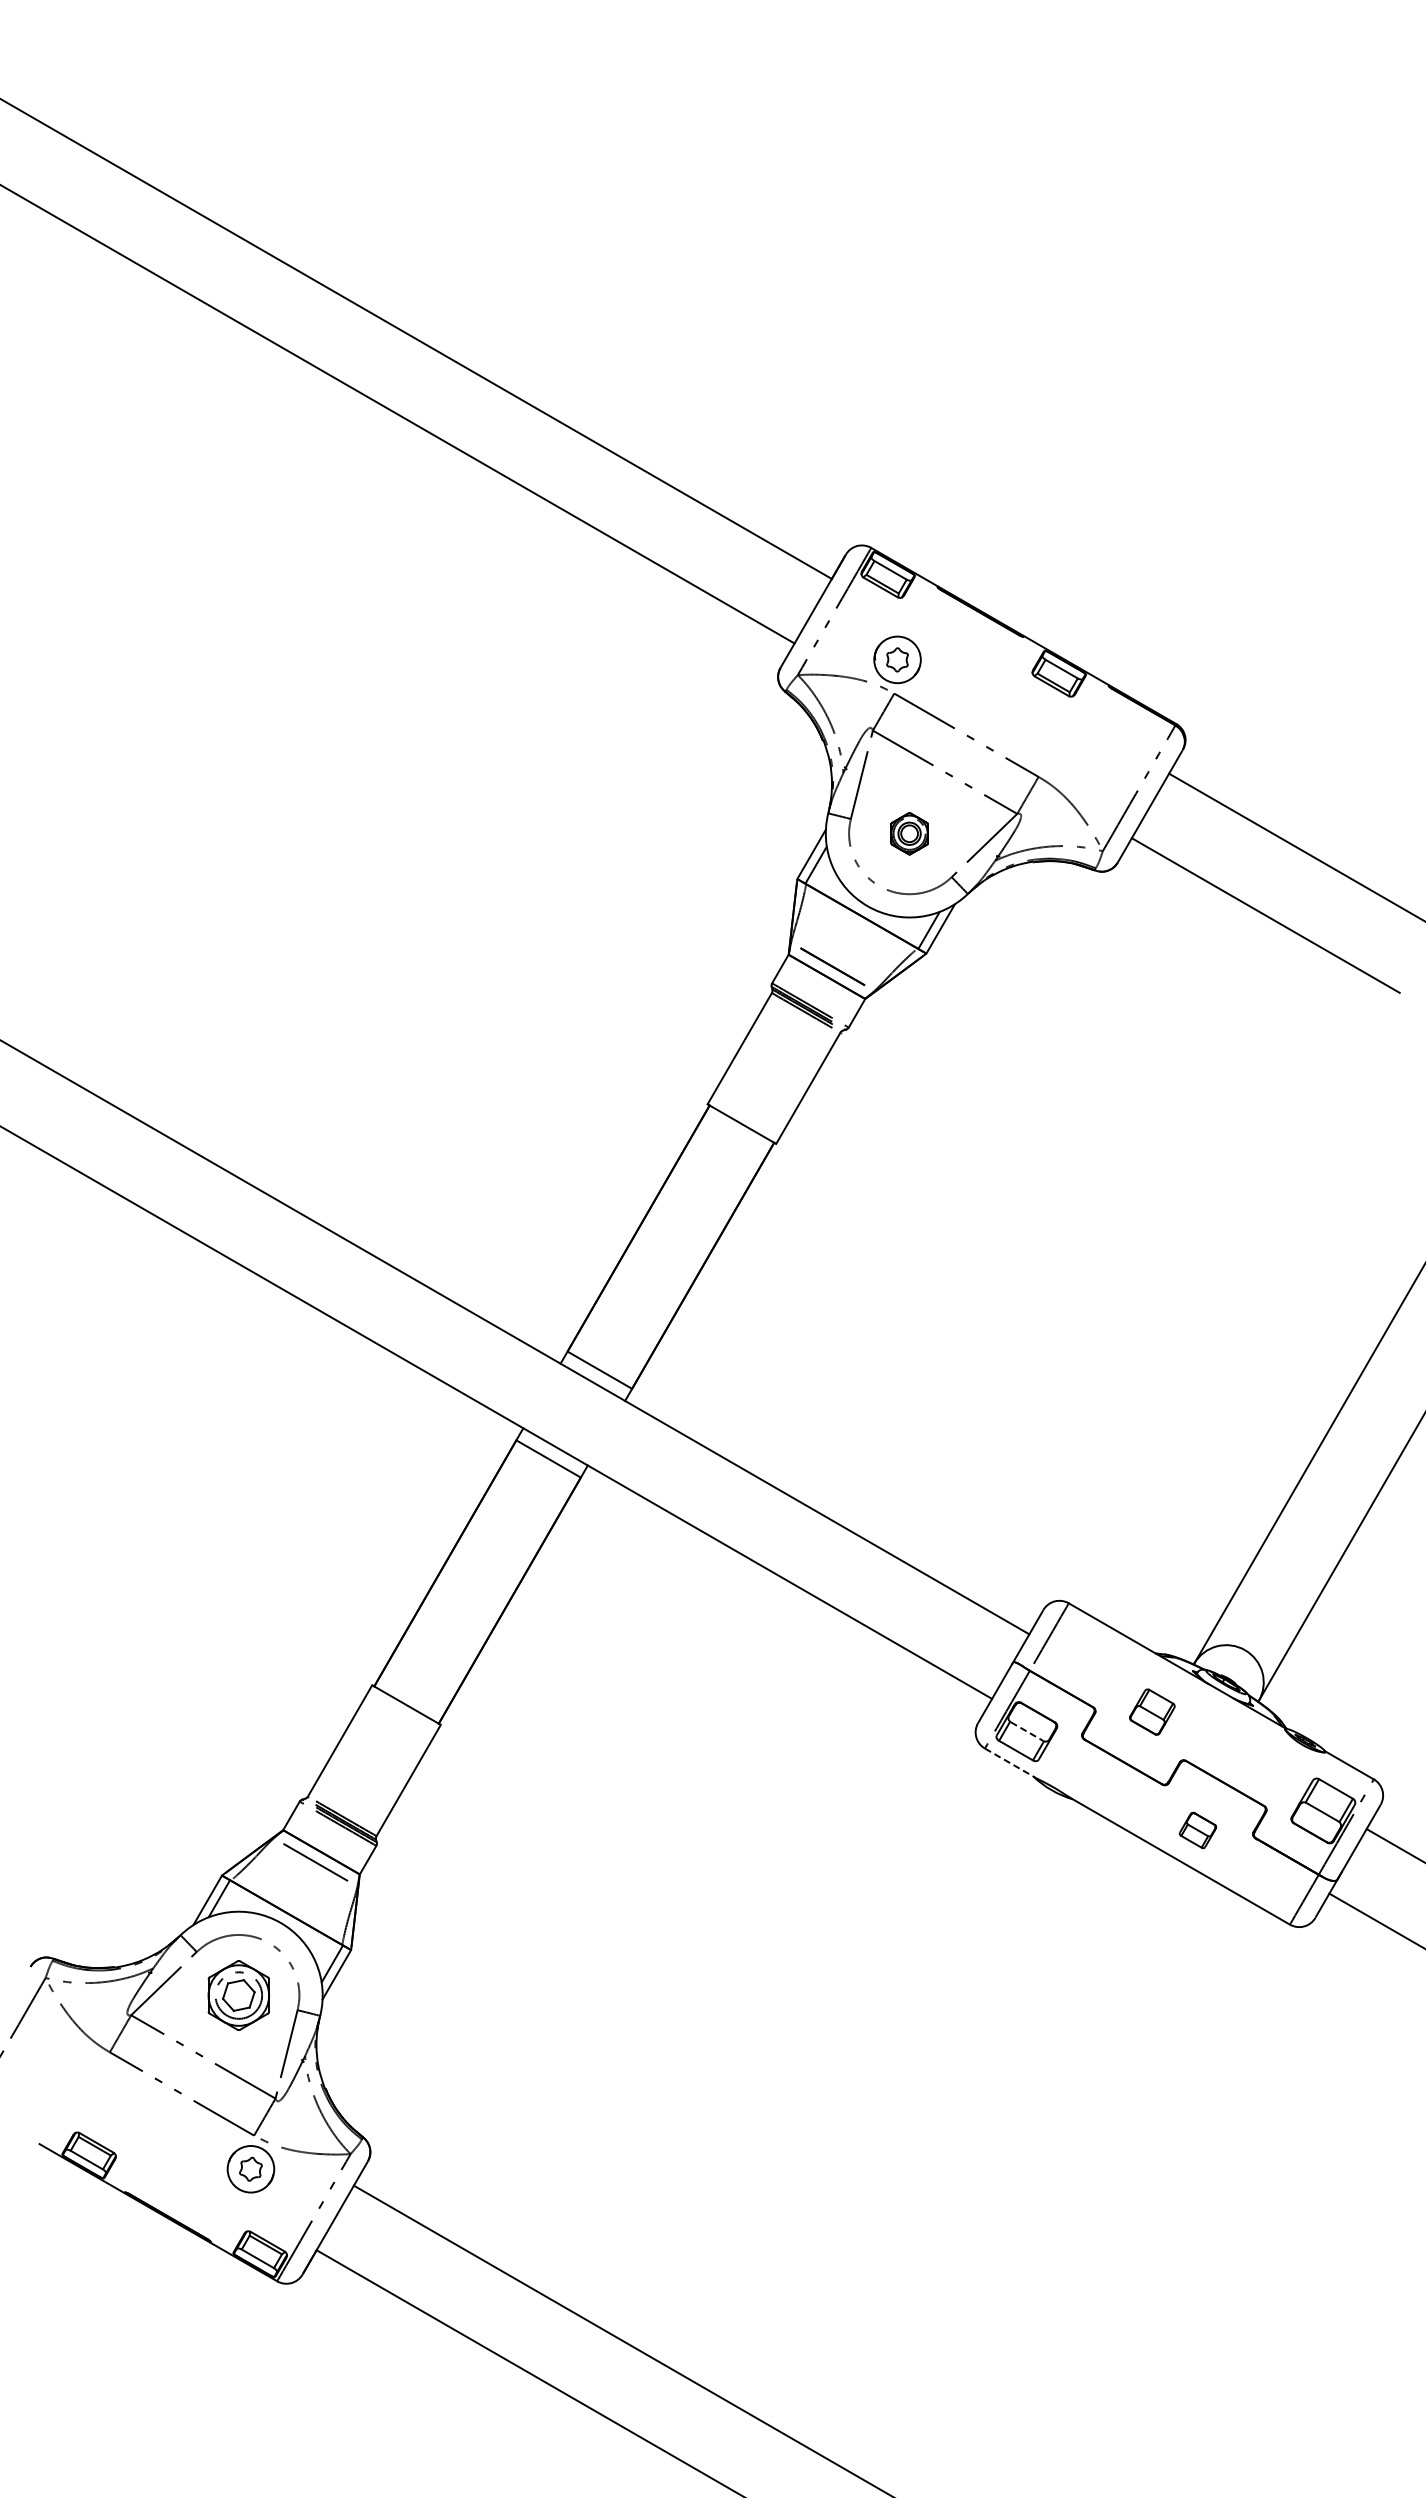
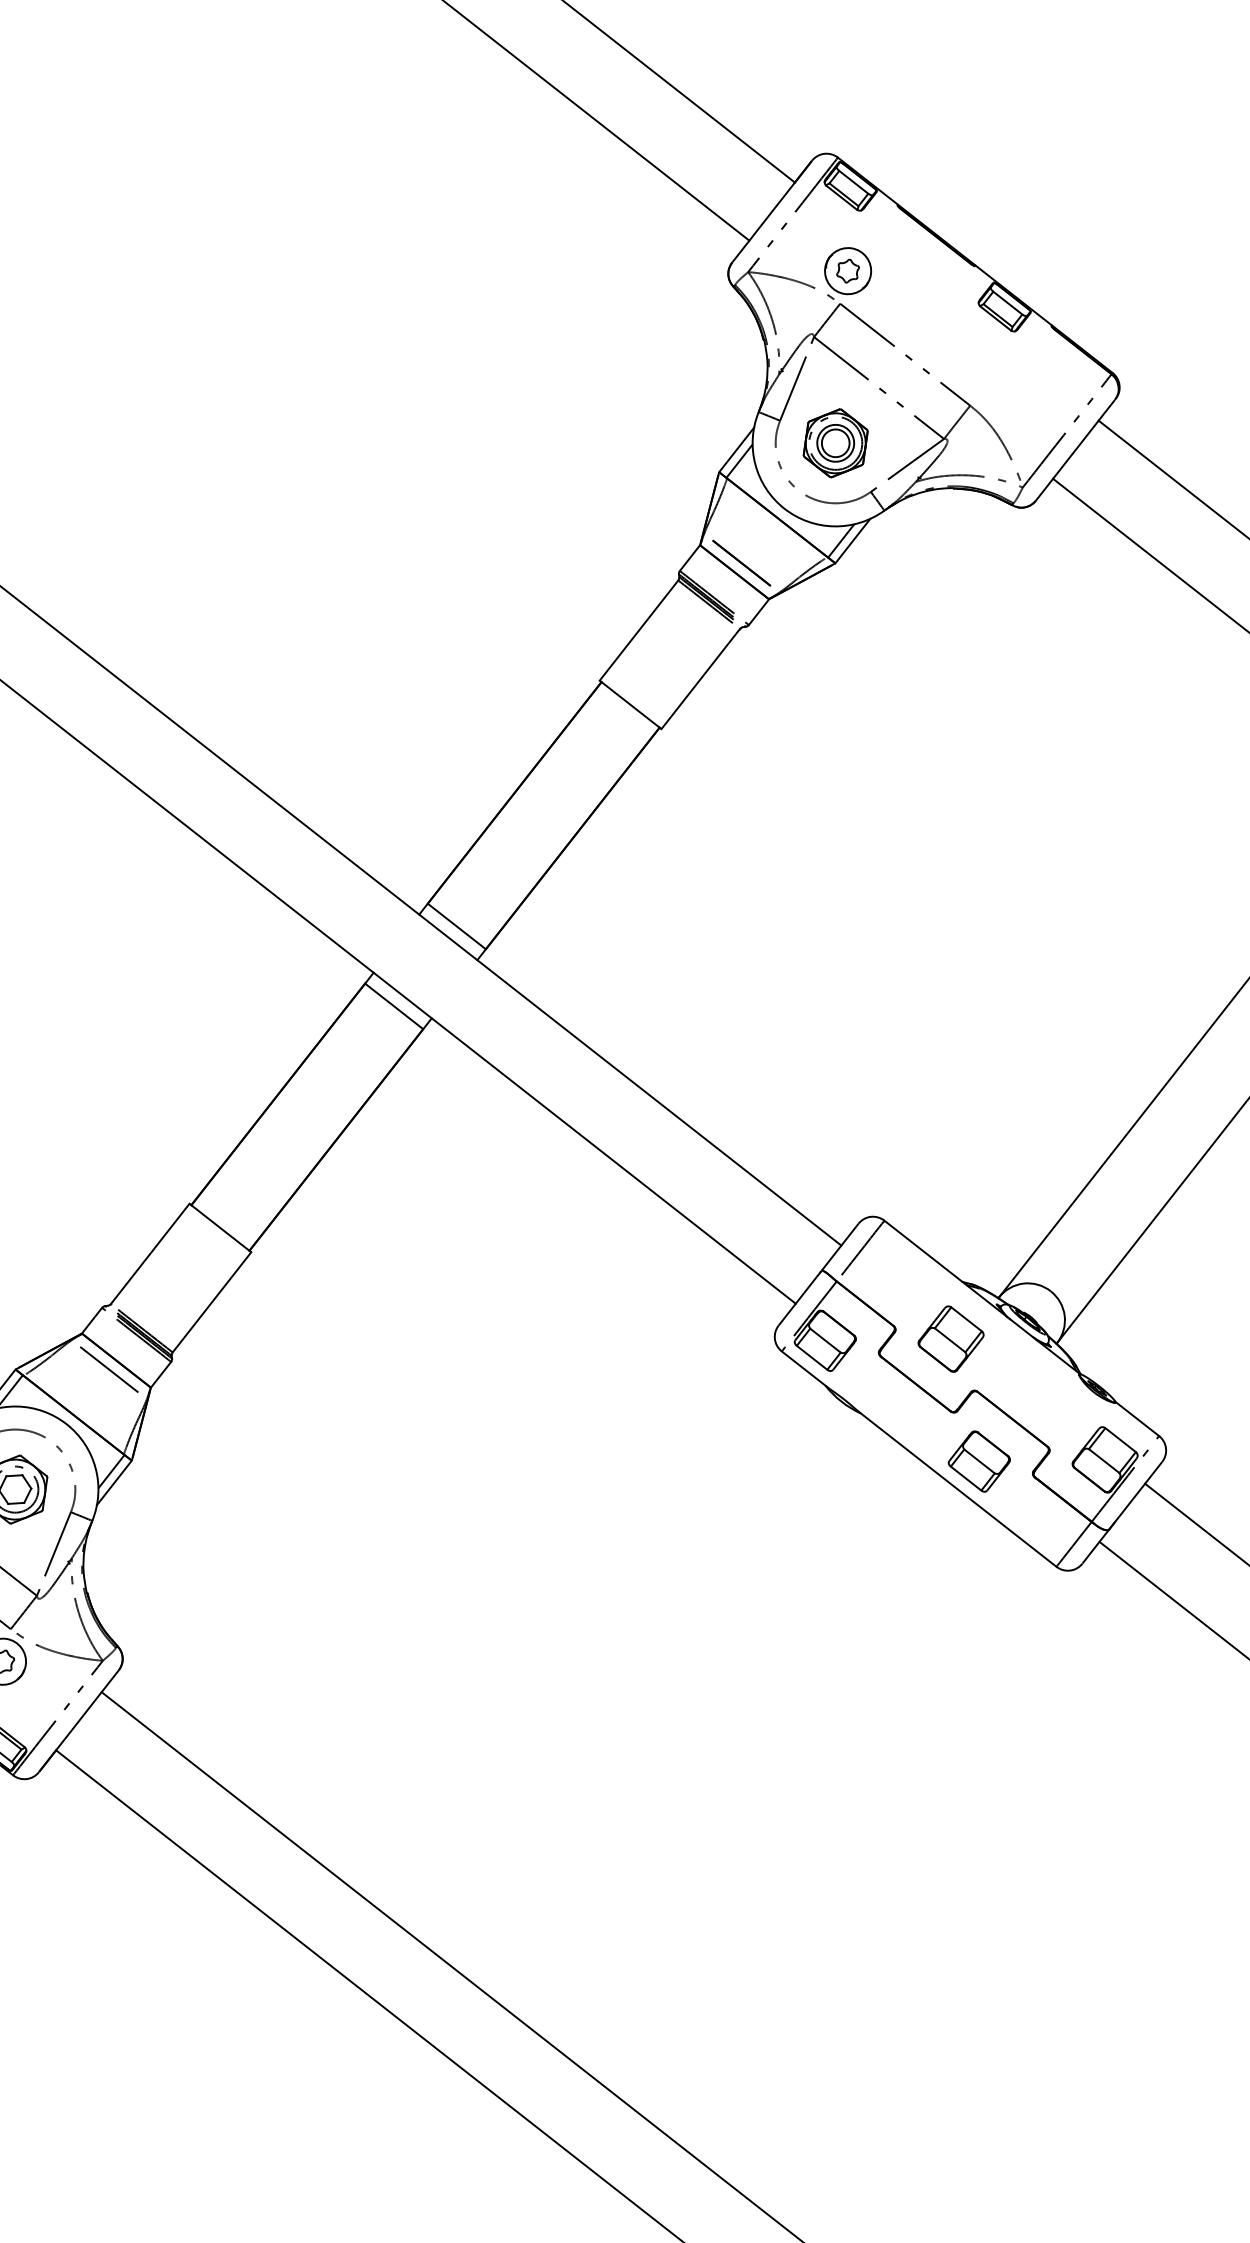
part: (909, 833) -> (835, 443), size x1.67
part: (1152, 1711) -> (951, 1338), size x1.43
line: (1027, 1731) -> (825, 1340), dashed -> solid
line: (1010, 1763) -> (804, 1369), dashed -> solid
part: (1197, 1830) -> (978, 1461), size x1.67

